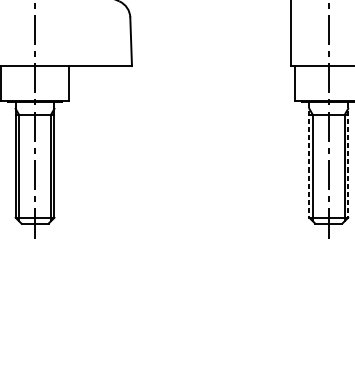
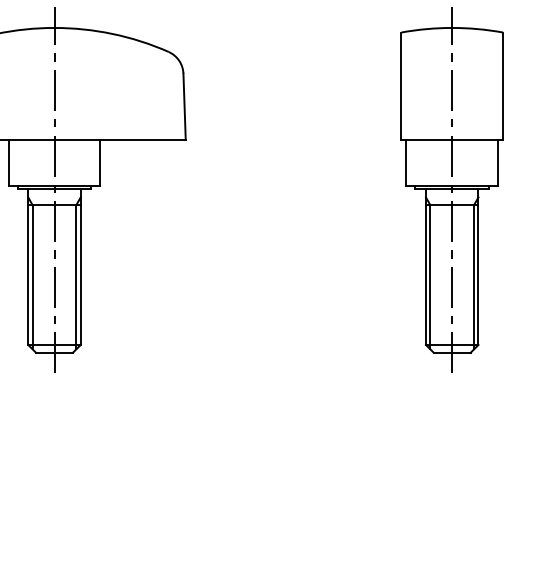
line: (309, 160) -> (425, 267), dashed -> solid
line: (348, 160) -> (478, 267), dashed -> solid

